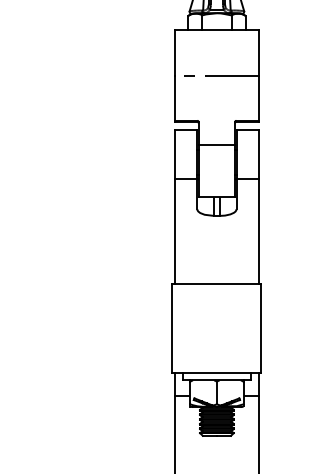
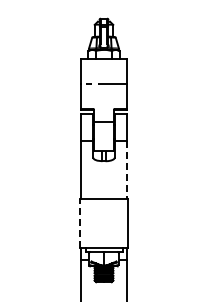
line: (259, 232) -> (127, 170), solid -> dashed
line: (172, 327) -> (79, 222), solid -> dashed

